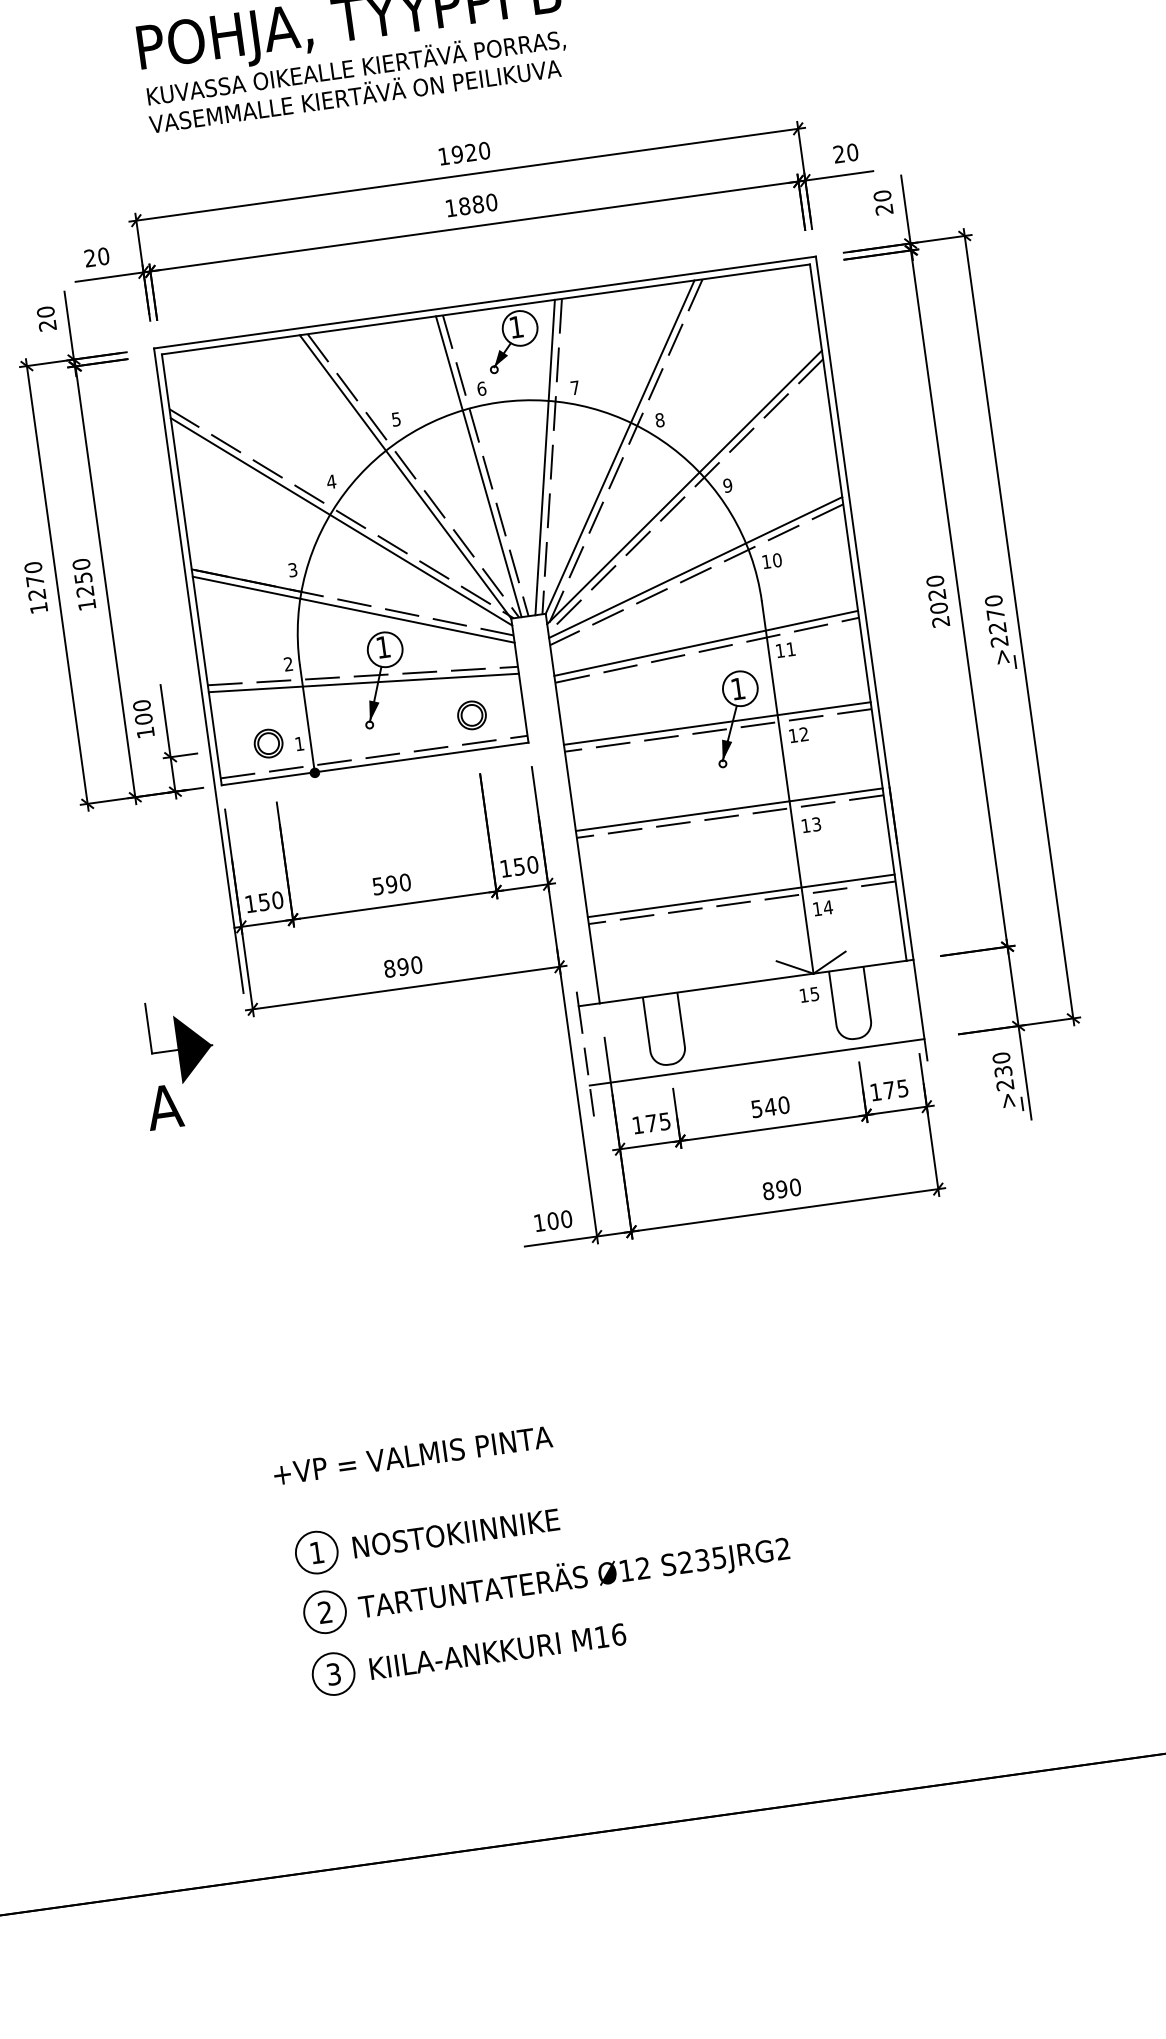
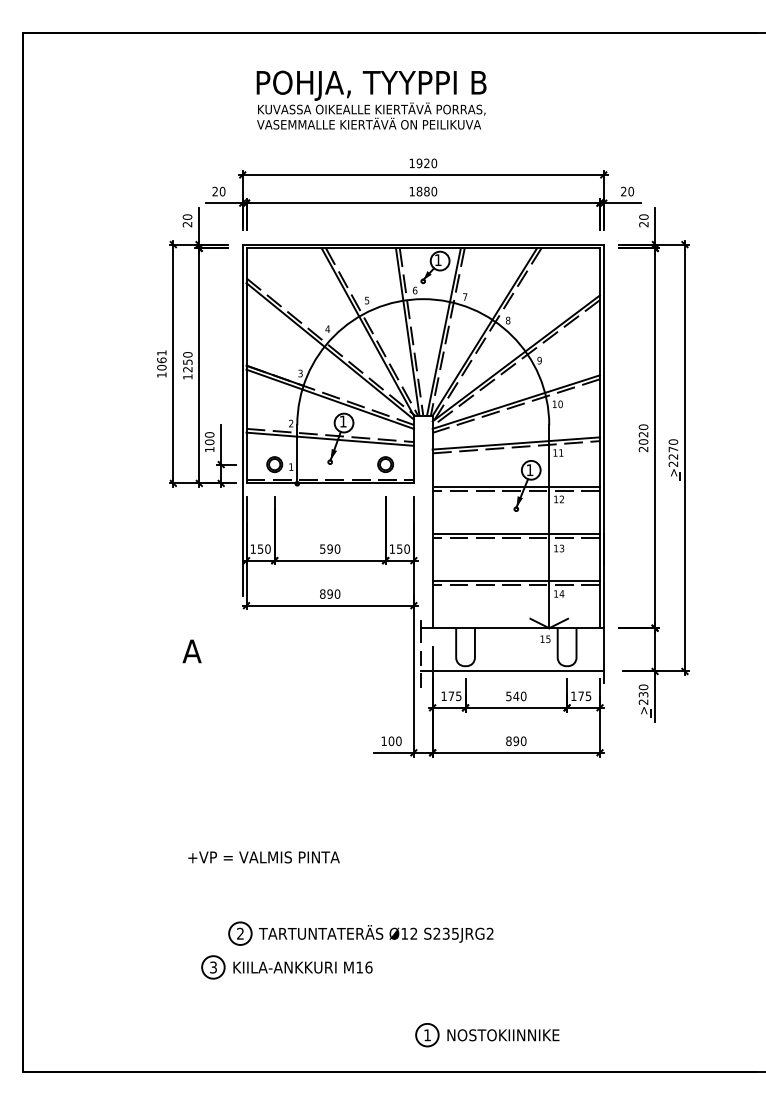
text: (34, 581) -> (161, 360), 1270 -> 1061
part: (180, 1041) -> (205, 617), removed
text: (411, 1455) -> (263, 857), moved
part: (427, 1537) -> (487, 1035), moved
part: (467, 1655) -> (286, 967), moved

